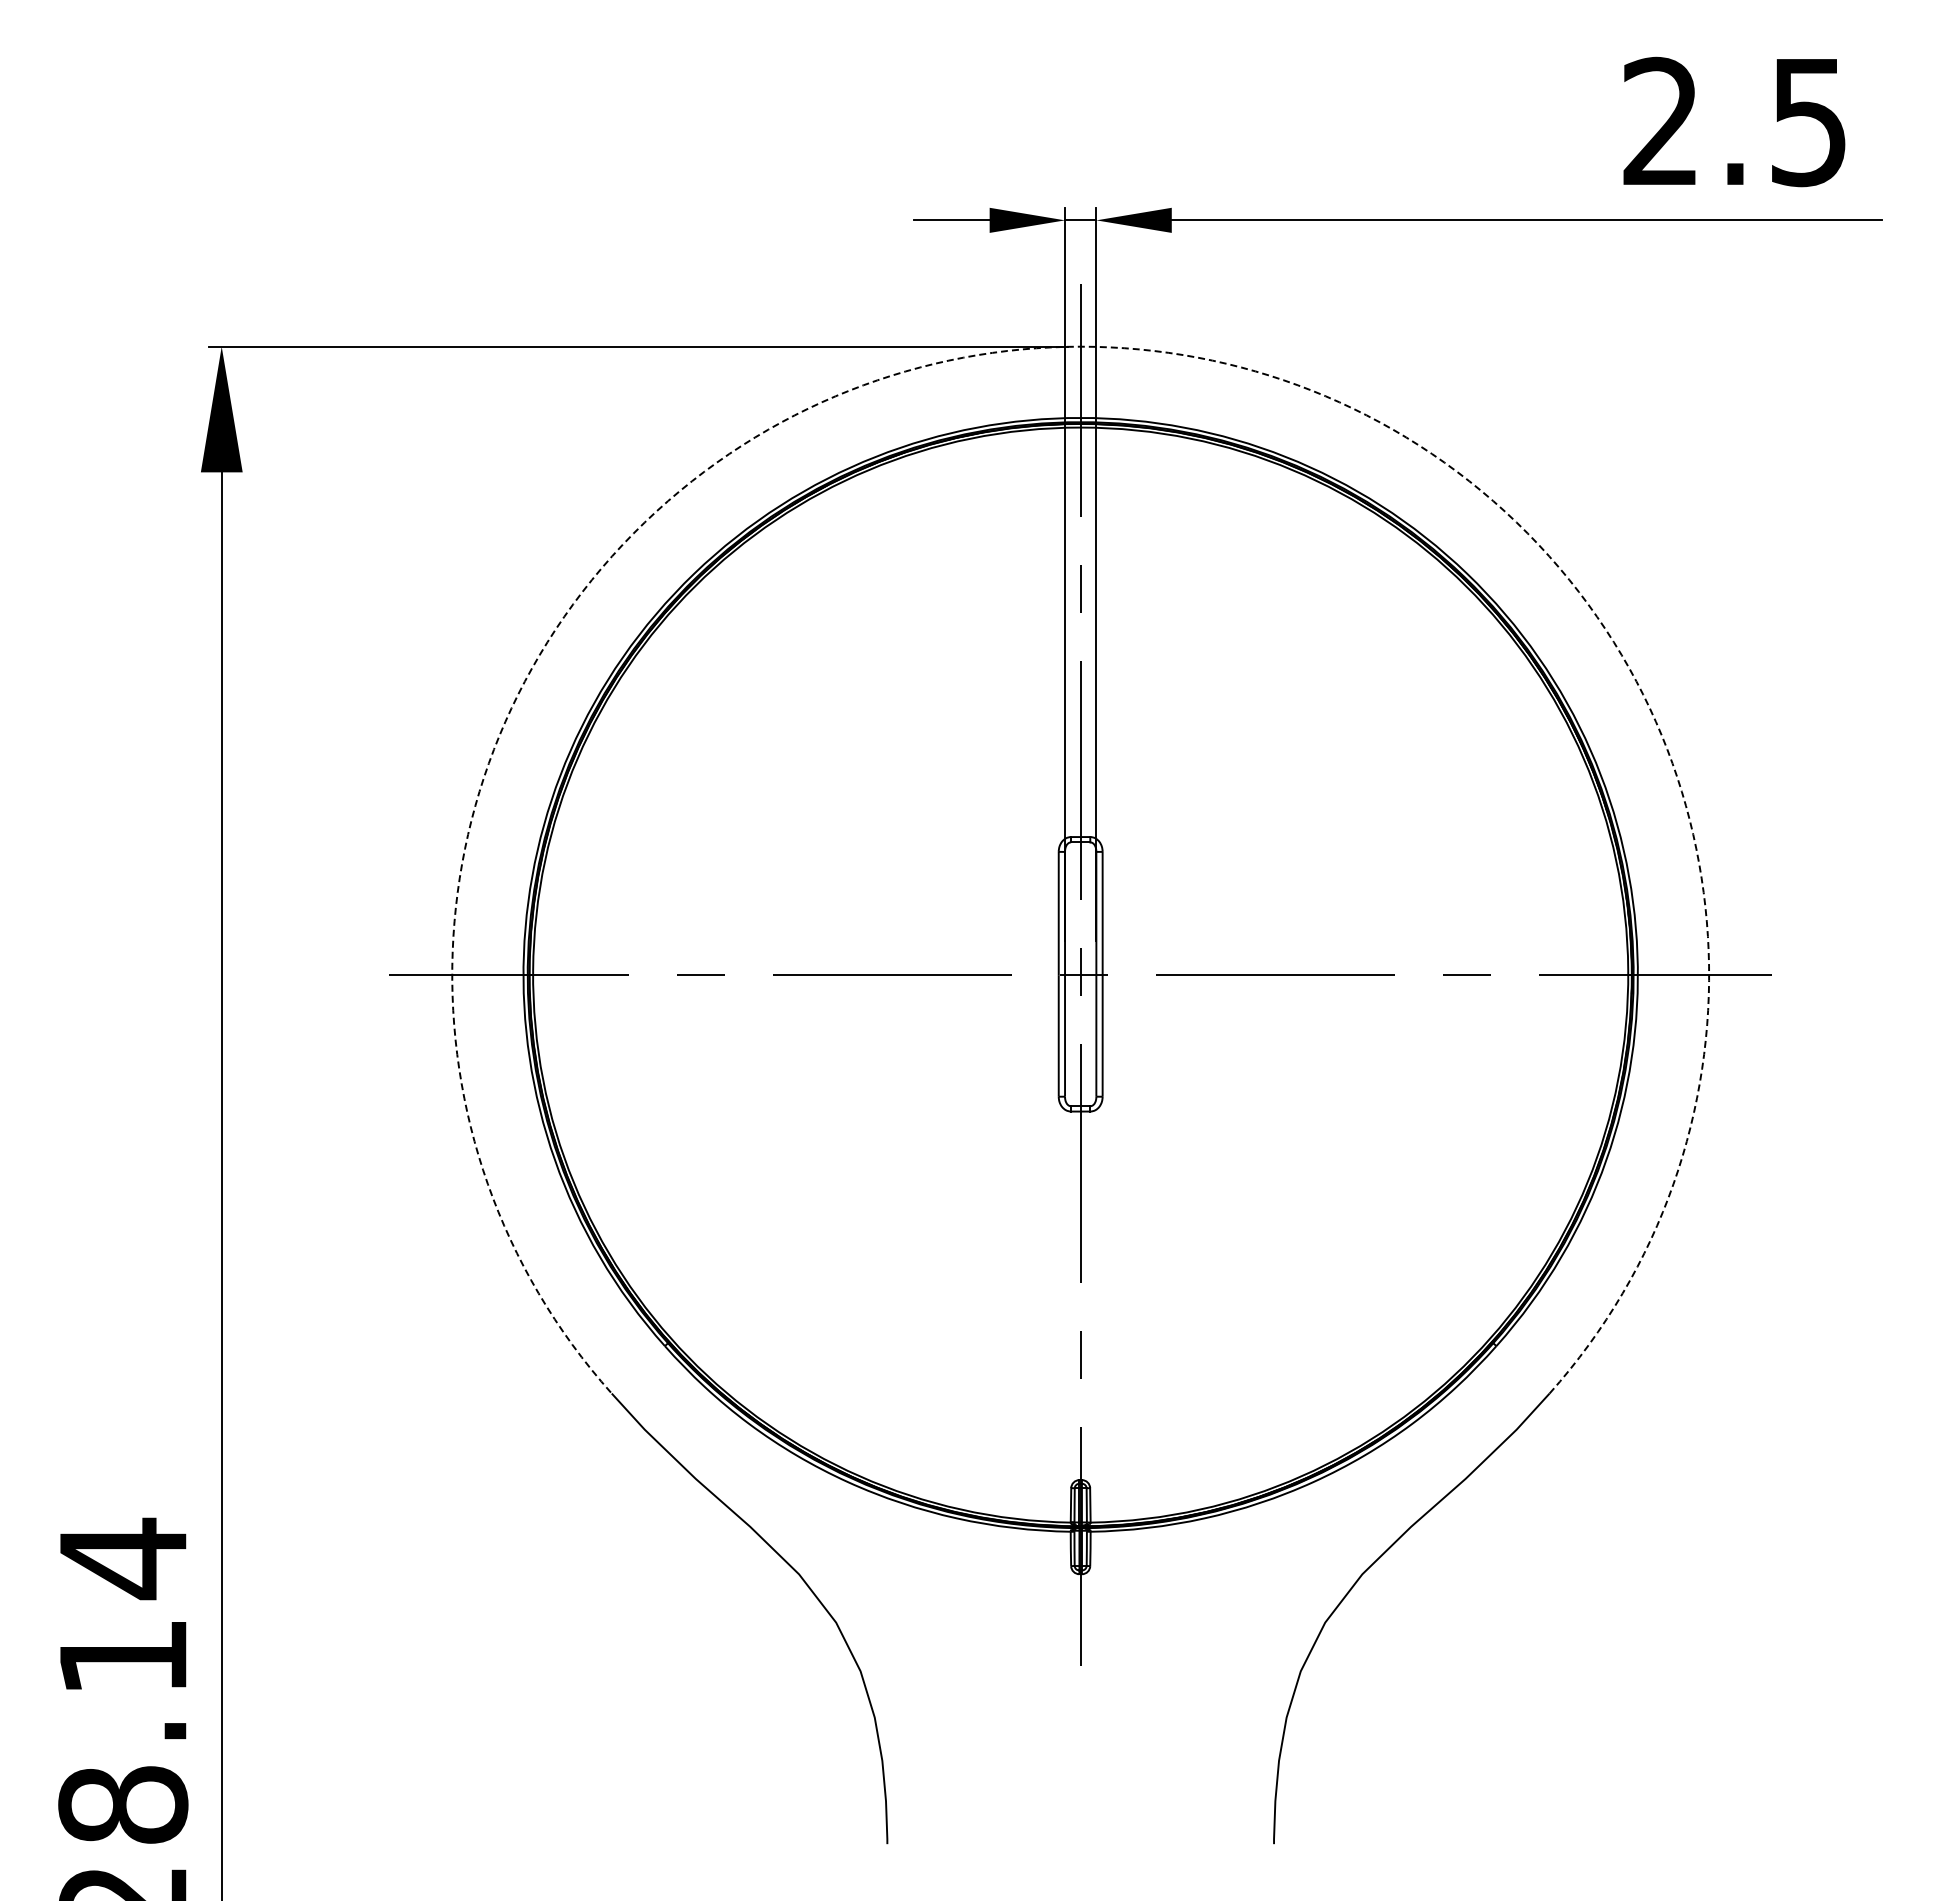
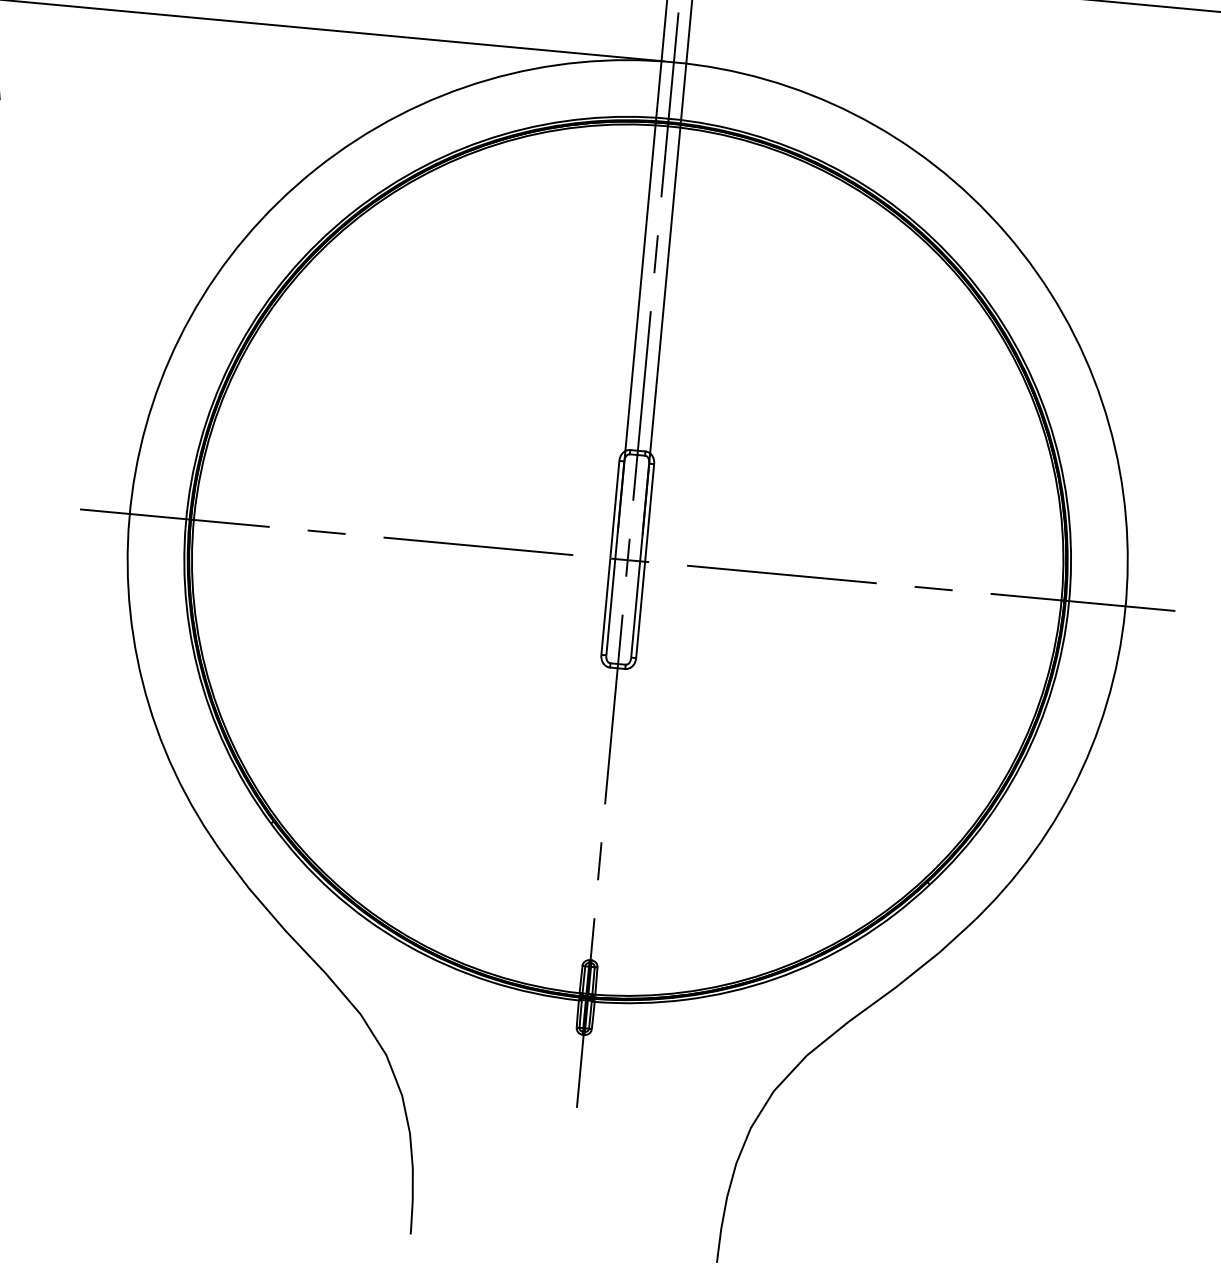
arc: (1080, 346) -> (673, 62), dashed -> solid

